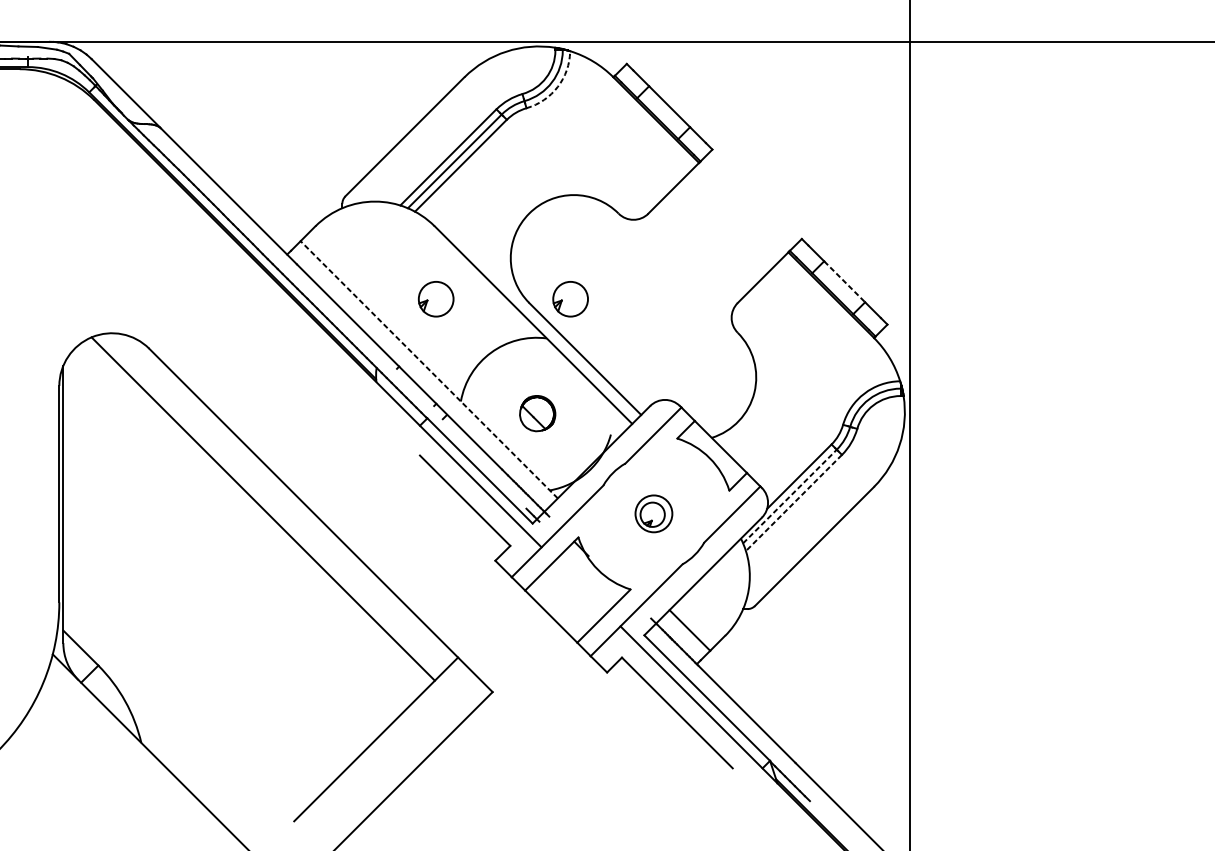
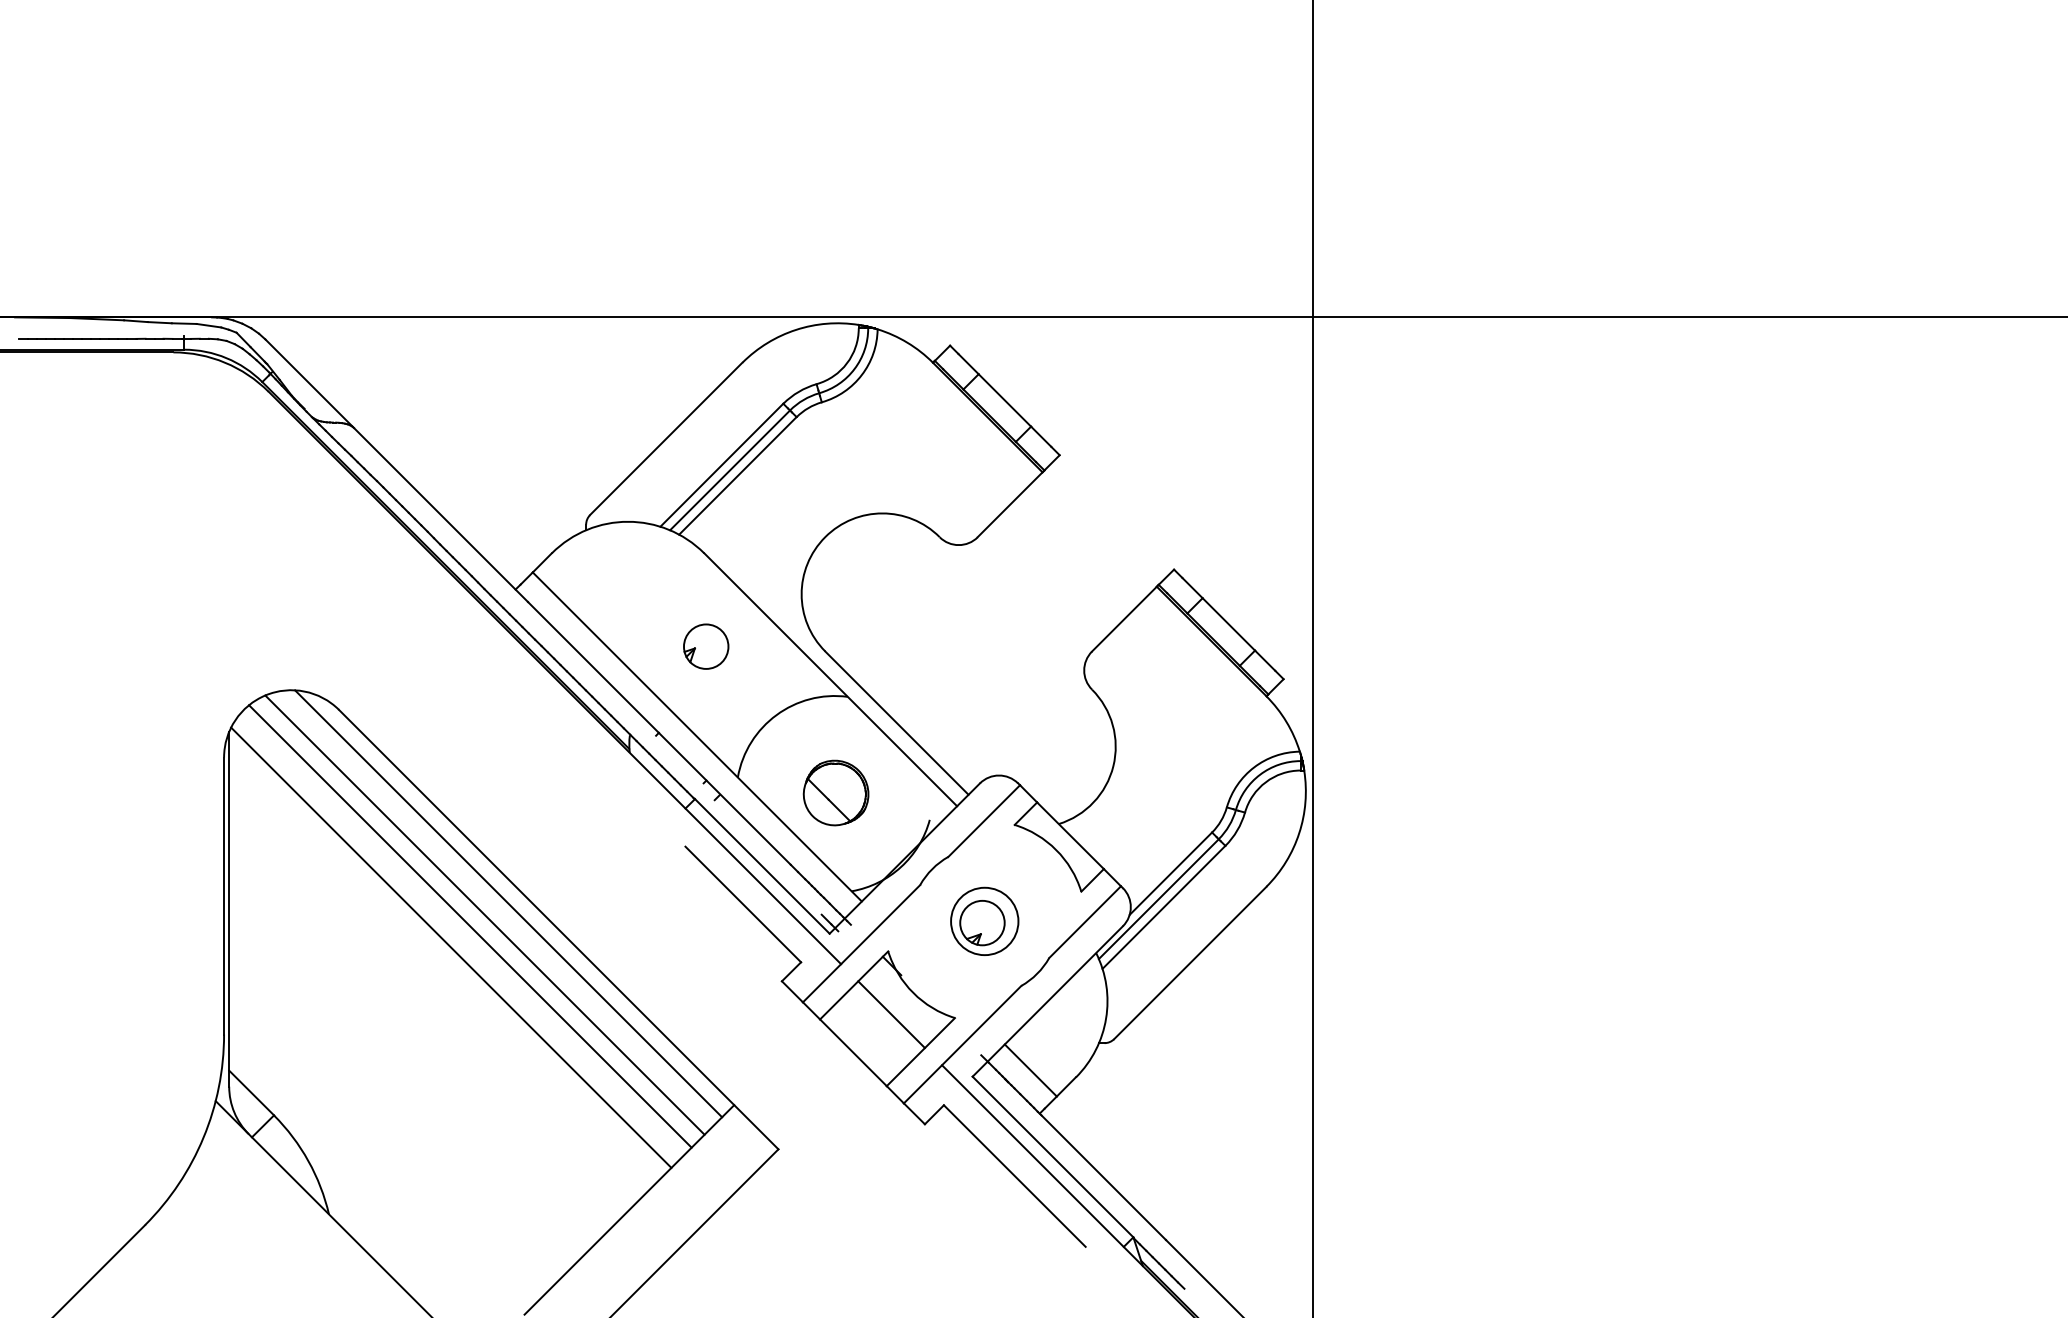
arc: (557, 87) -> (861, 375), dashed -> solid
line: (845, 281) -> (1229, 624), dashed -> solid
part: (570, 299) -> (878, 646), removed
line: (429, 369) -> (697, 736), dashed -> solid
part: (537, 413) -> (835, 792), size x1.43
line: (789, 496) -> (1158, 899), dashed -> solid
line: (281, 499) -> (508, 903), added
line: (793, 503) -> (1163, 907), dashed -> solid
part: (653, 513) -> (984, 920), size x1.43
line: (251, 517) -> (470, 926), added
line: (237, 534) -> (451, 947), added
line: (581, 586) -> (891, 1014), added

